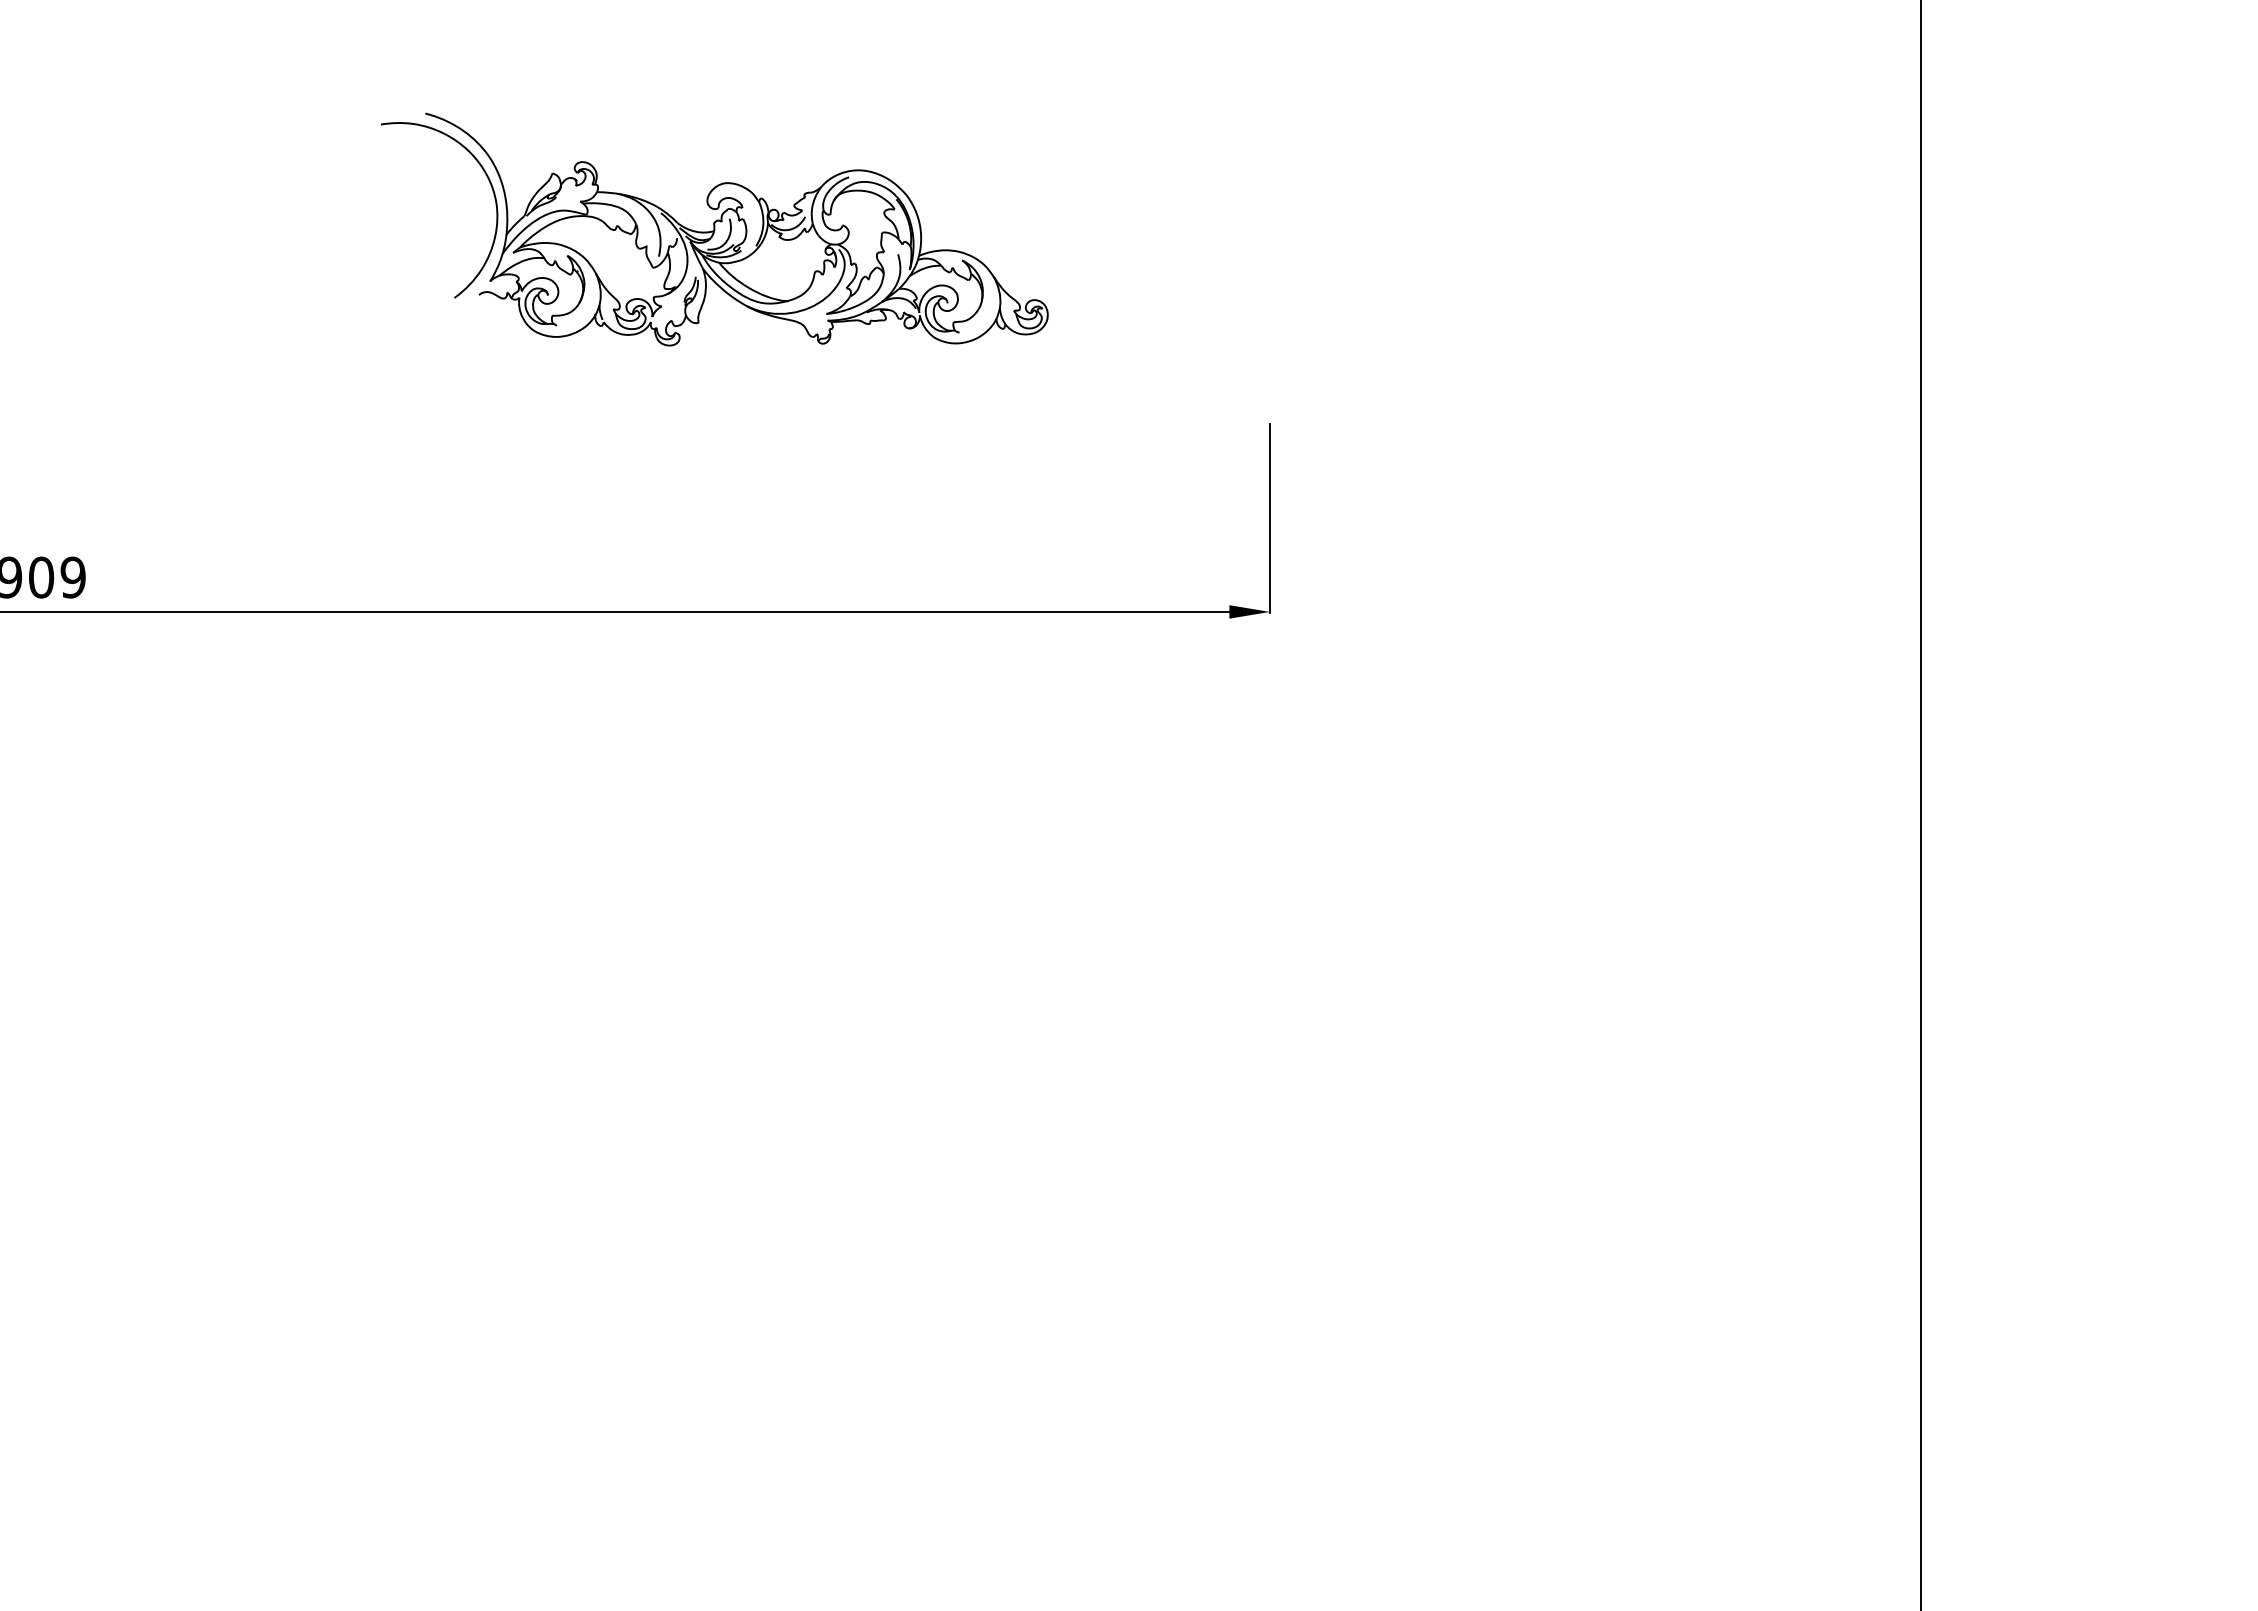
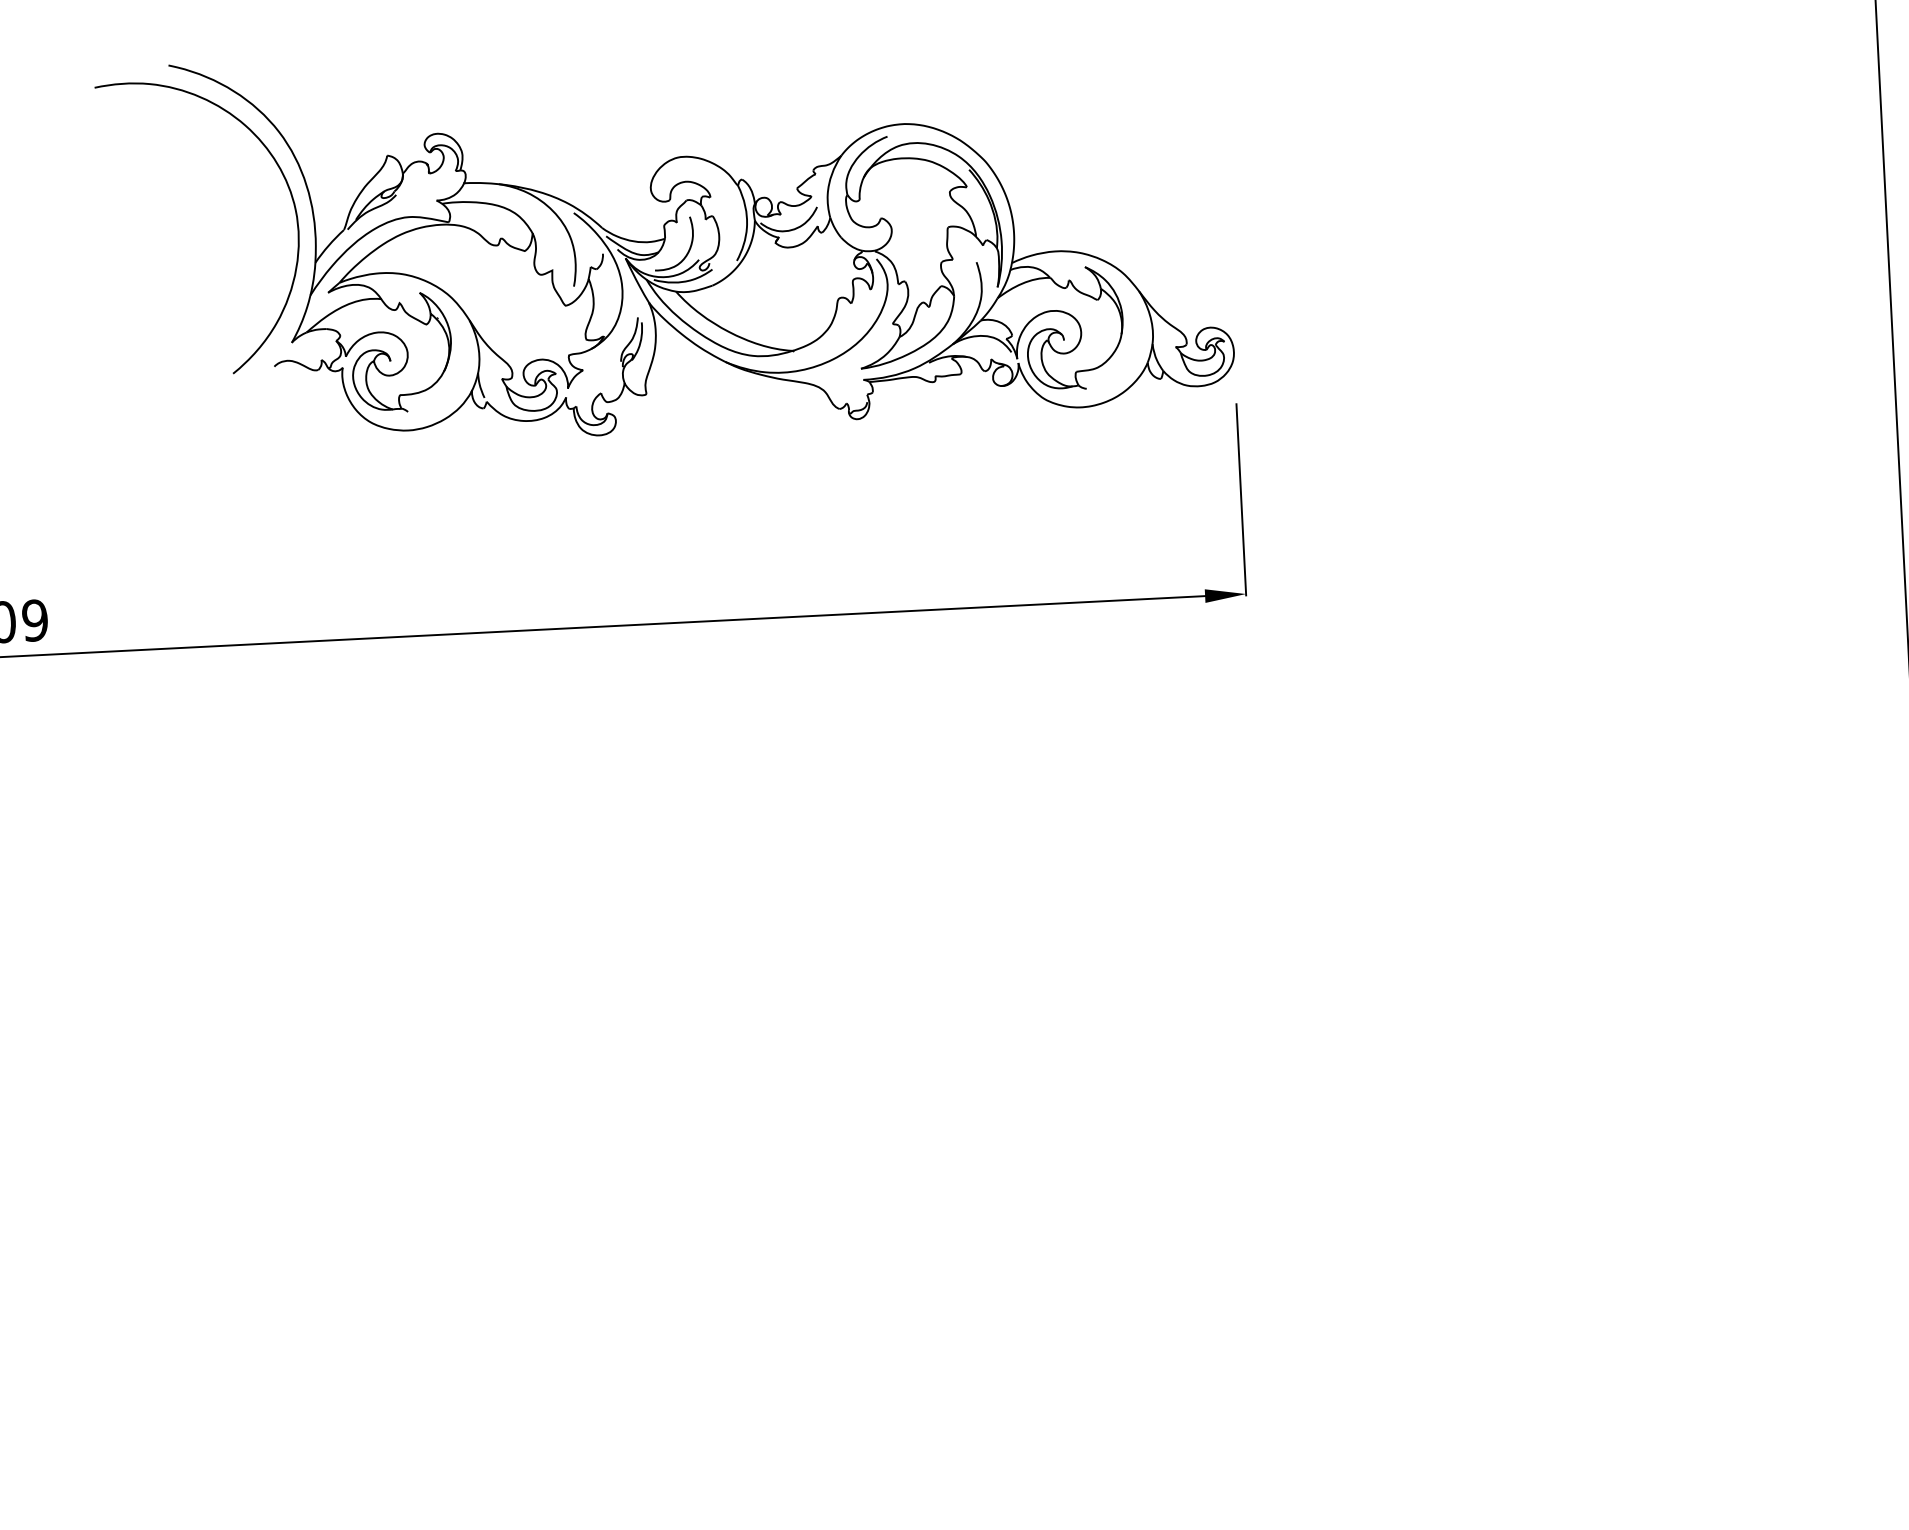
part: (714, 229) -> (665, 236), size x1.67

